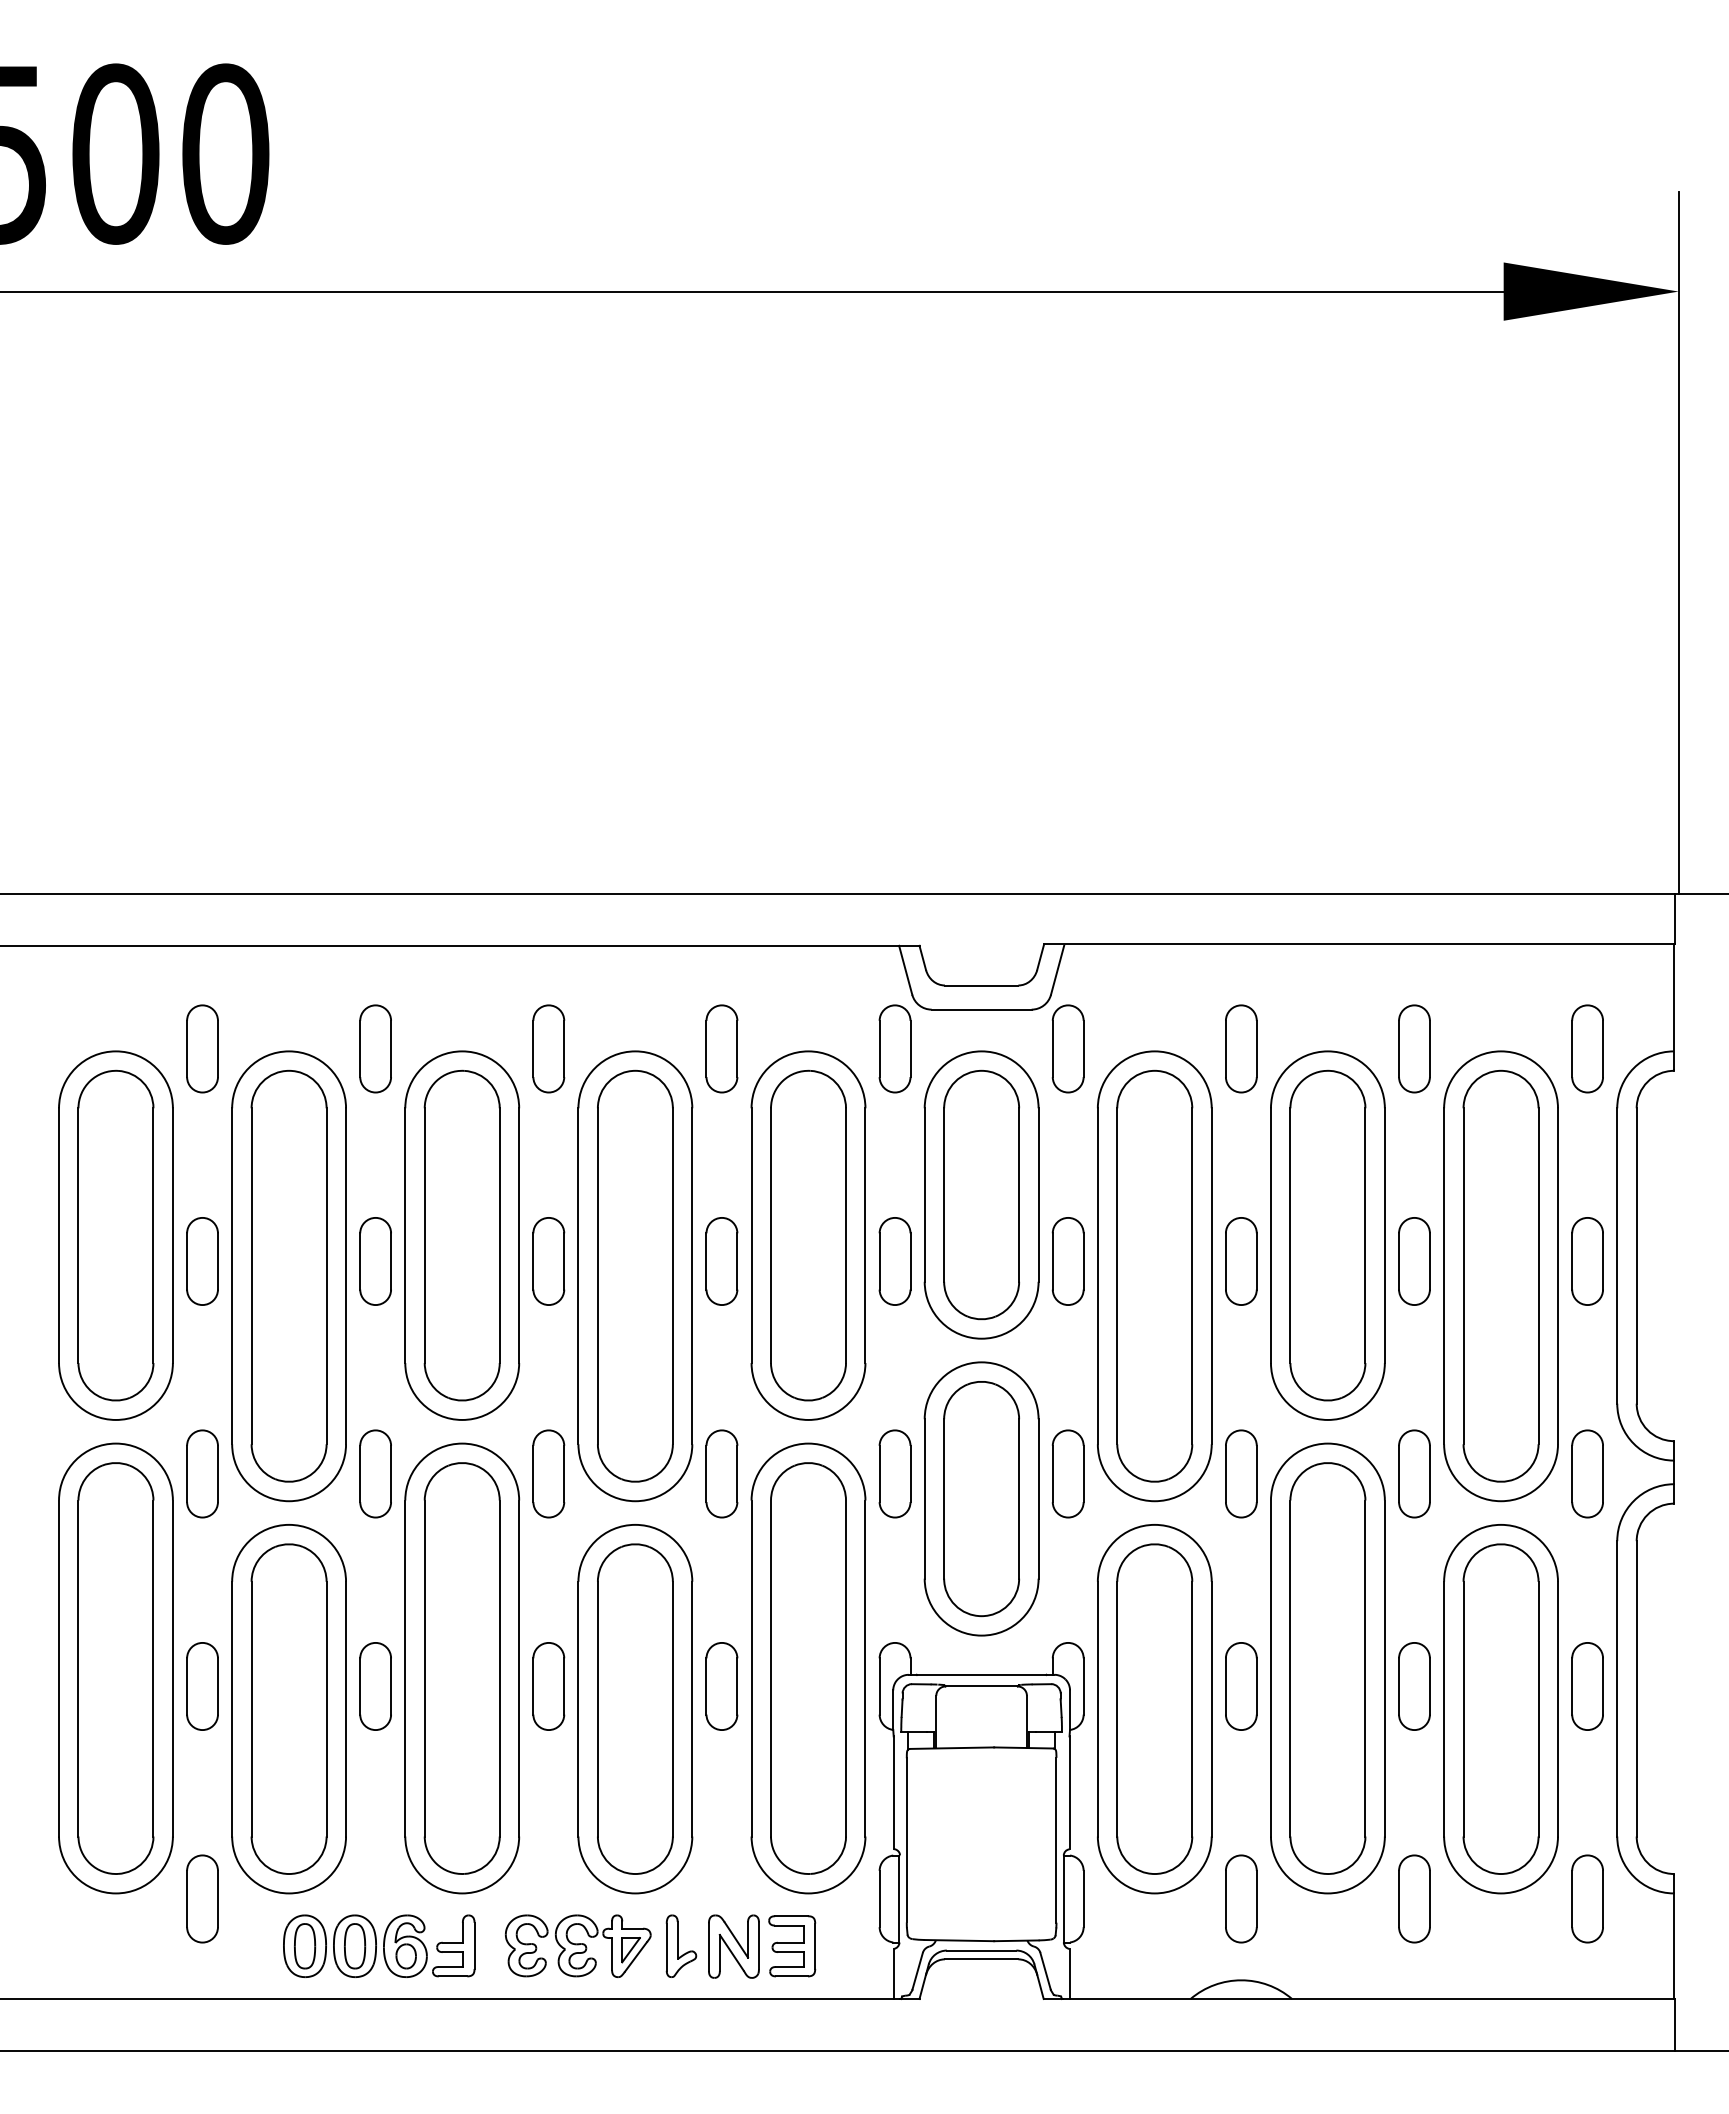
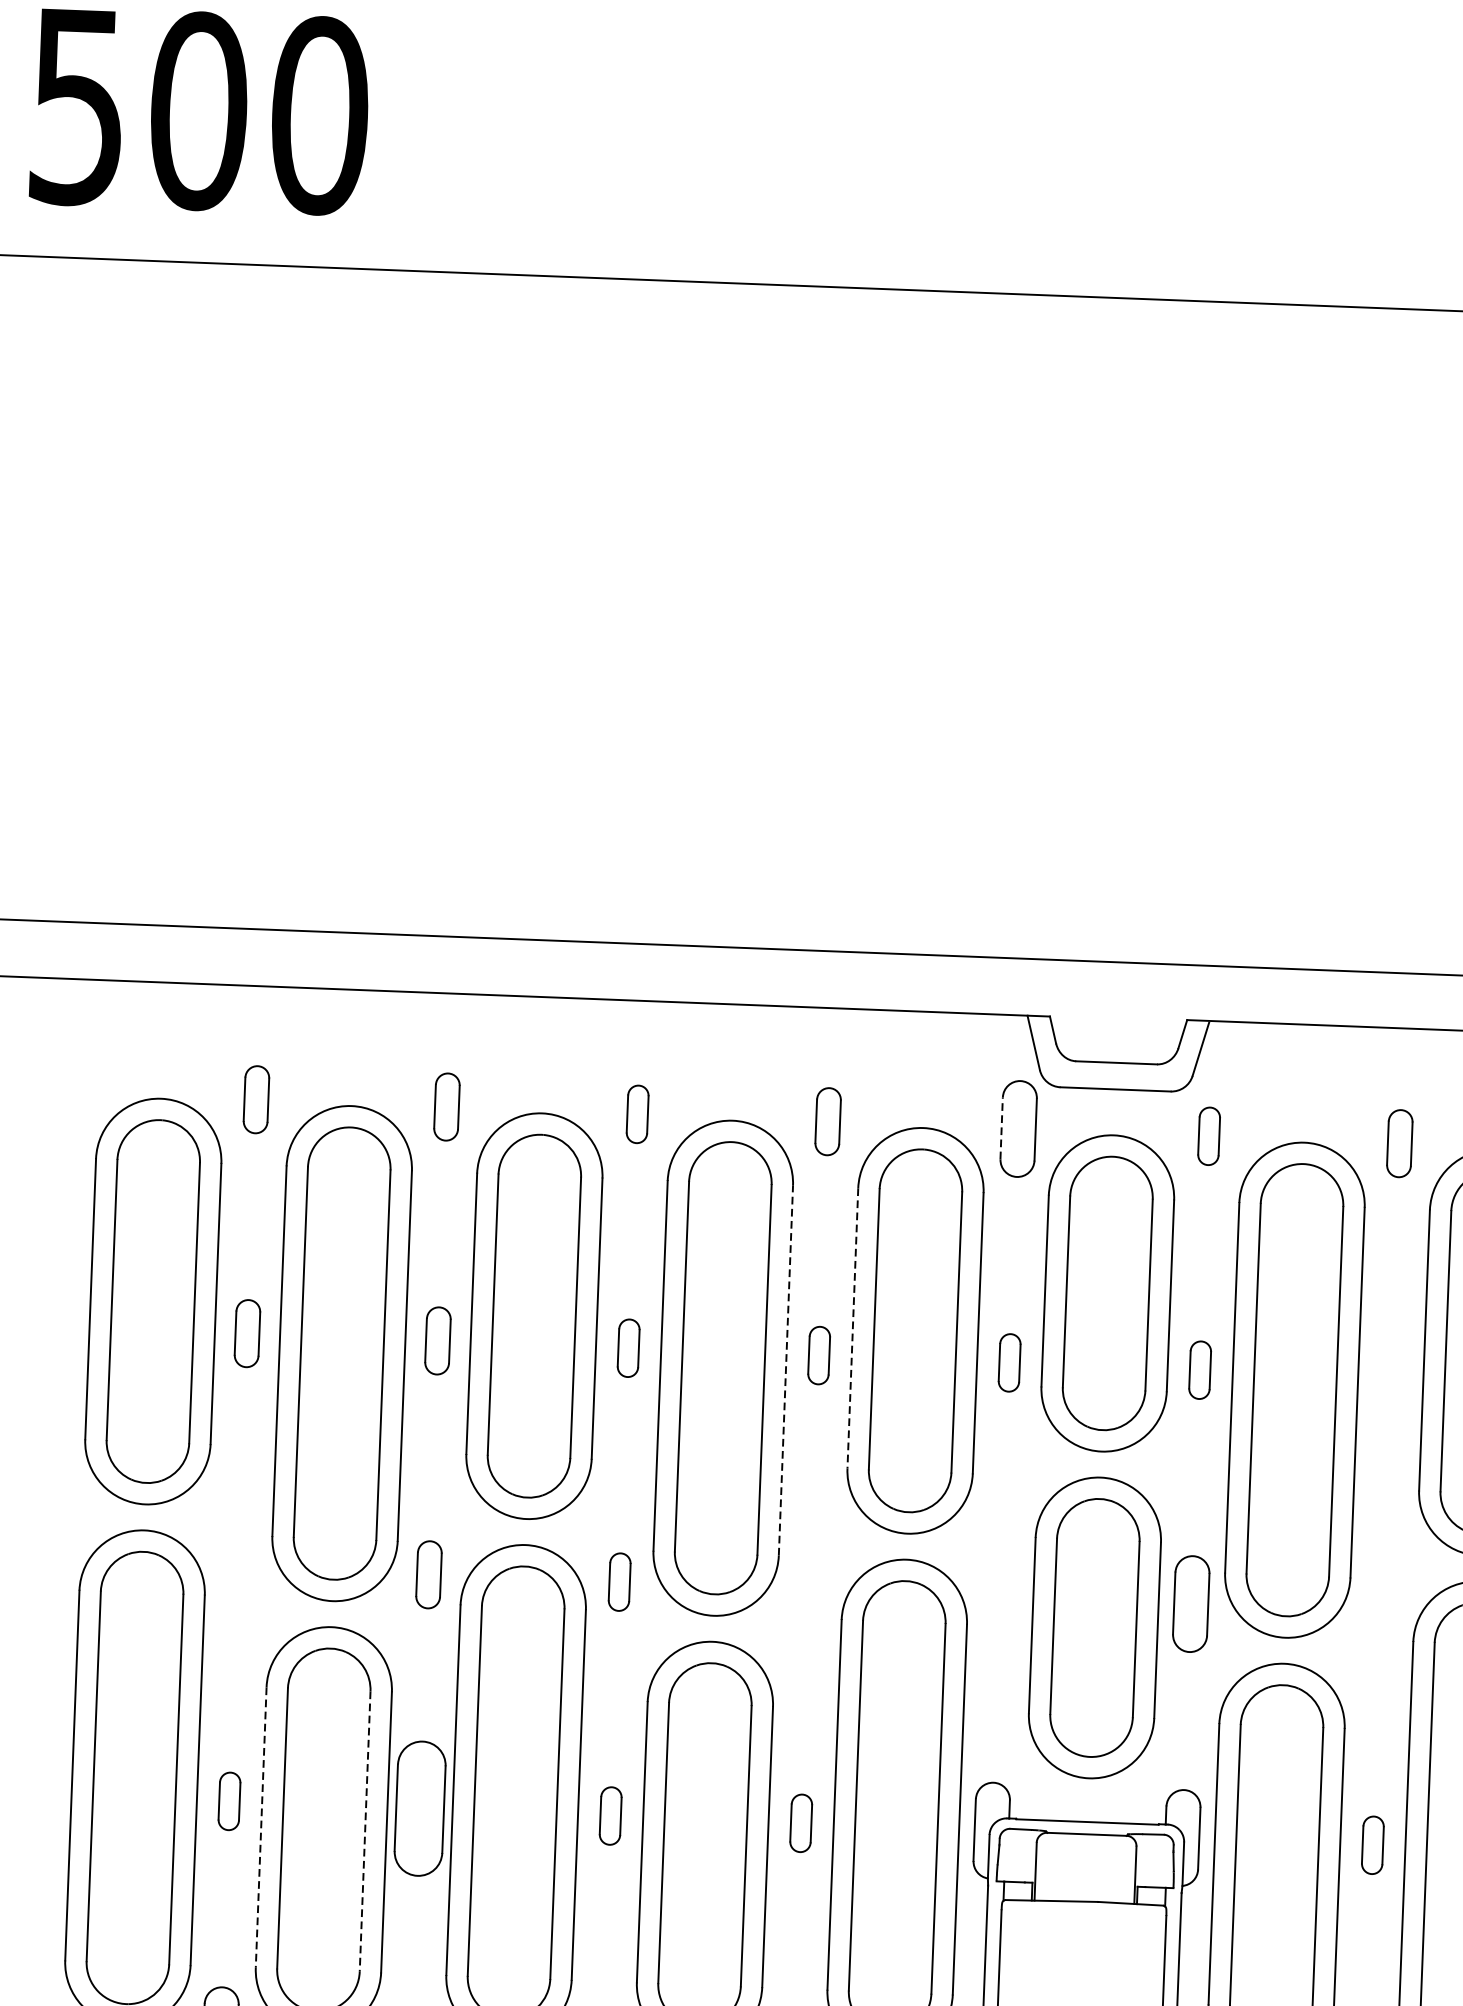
part: (202, 1048) -> (256, 1099), size x0.7
part: (375, 1048) -> (446, 1106), size x0.7
part: (548, 1048) -> (637, 1113), size x0.6
part: (721, 1048) -> (827, 1121), size x0.7
line: (879, 1048) -> (1001, 1127), solid -> dashed
part: (1067, 1048) -> (1208, 1135), size x0.6
part: (1241, 1048) -> (1399, 1143), size x0.7
line: (751, 1236) -> (852, 1329), solid -> dashed
part: (202, 1261) -> (247, 1333), size x0.7
part: (375, 1261) -> (437, 1340), size x0.7
part: (548, 1261) -> (628, 1348), size x0.6
part: (721, 1261) -> (818, 1355), size x0.6
part: (894, 1261) -> (1009, 1362), size x0.6
part: (1067, 1261) -> (1199, 1370), size x0.6
part: (1241, 1261) -> (1390, 1377), removed
line: (692, 1276) -> (786, 1370), solid -> dashed
part: (202, 1473) -> (238, 1566), removed
part: (375, 1473) -> (428, 1574), size x0.7
part: (548, 1473) -> (619, 1581), size x0.6
part: (721, 1473) -> (809, 1588), removed
part: (894, 1473) -> (1000, 1596), removed
part: (1241, 1473) -> (1382, 1610), removed
part: (202, 1686) -> (229, 1801), size x0.6
part: (375, 1686) -> (419, 1808), size x1.4
part: (548, 1686) -> (610, 1816), size x0.6
part: (721, 1686) -> (800, 1823), size x0.6
part: (1241, 1686) -> (1373, 1845), size x0.6
line: (232, 1709) -> (261, 1827), solid -> dashed
line: (326, 1709) -> (365, 1831), solid -> dashed

